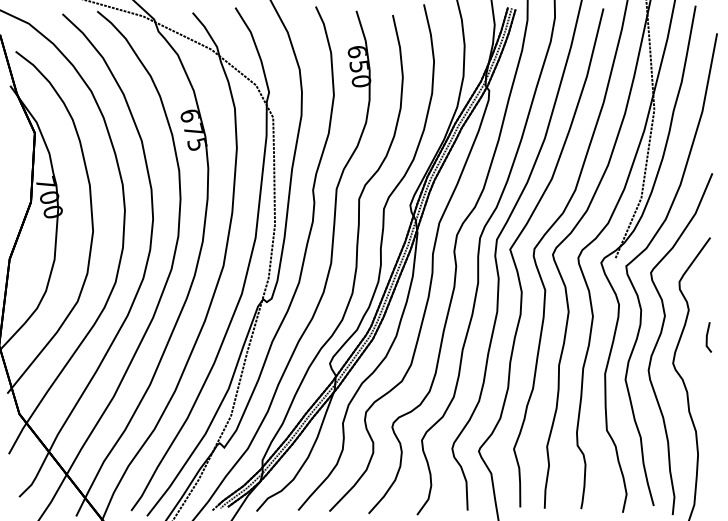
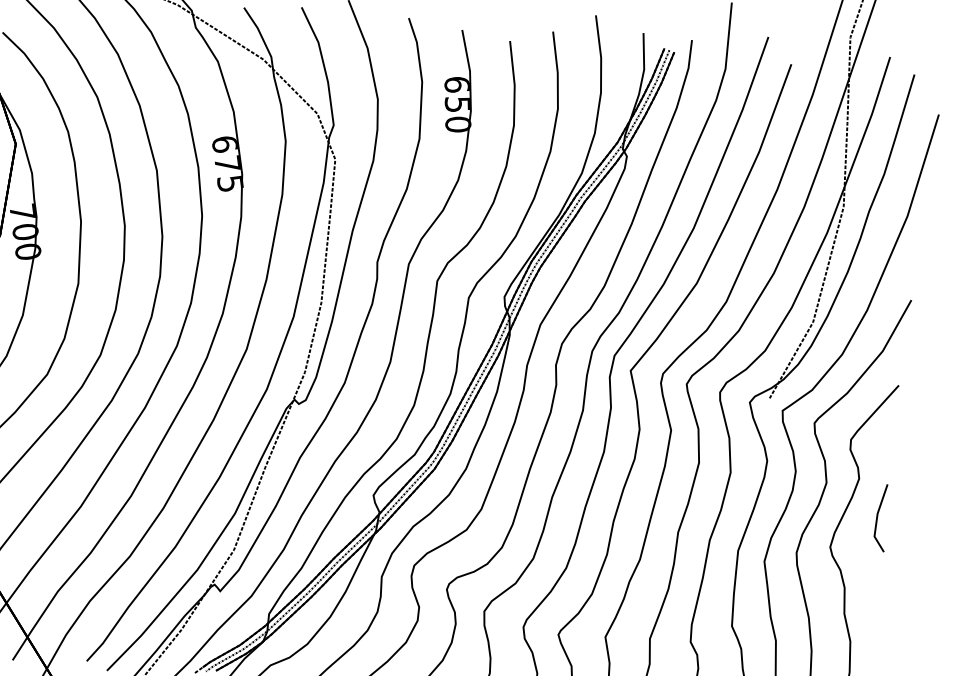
part: (708, 337) -> (881, 518), size x1.67

